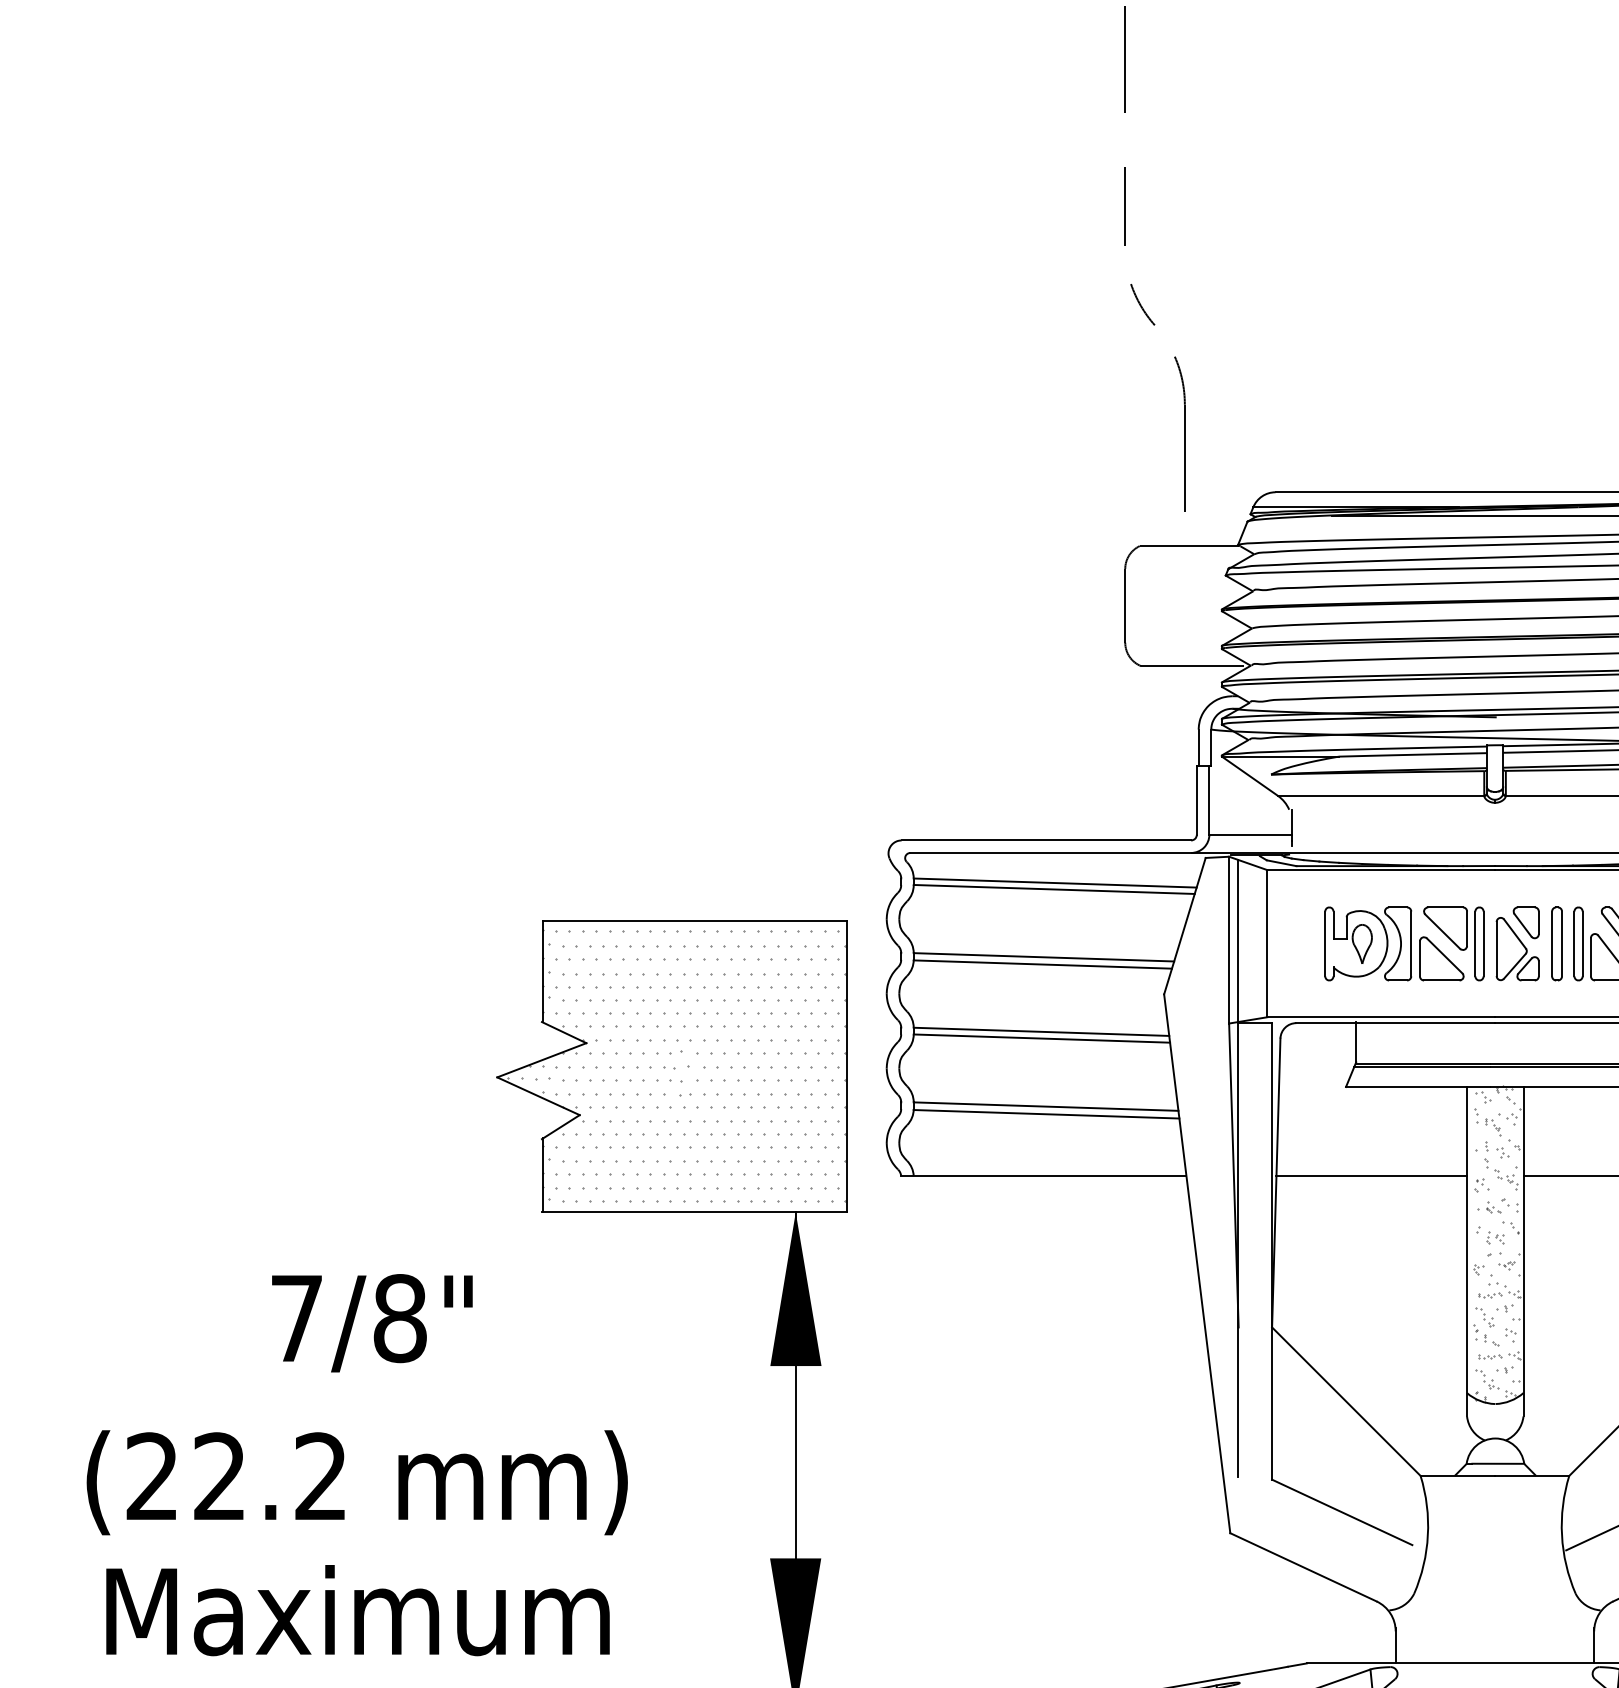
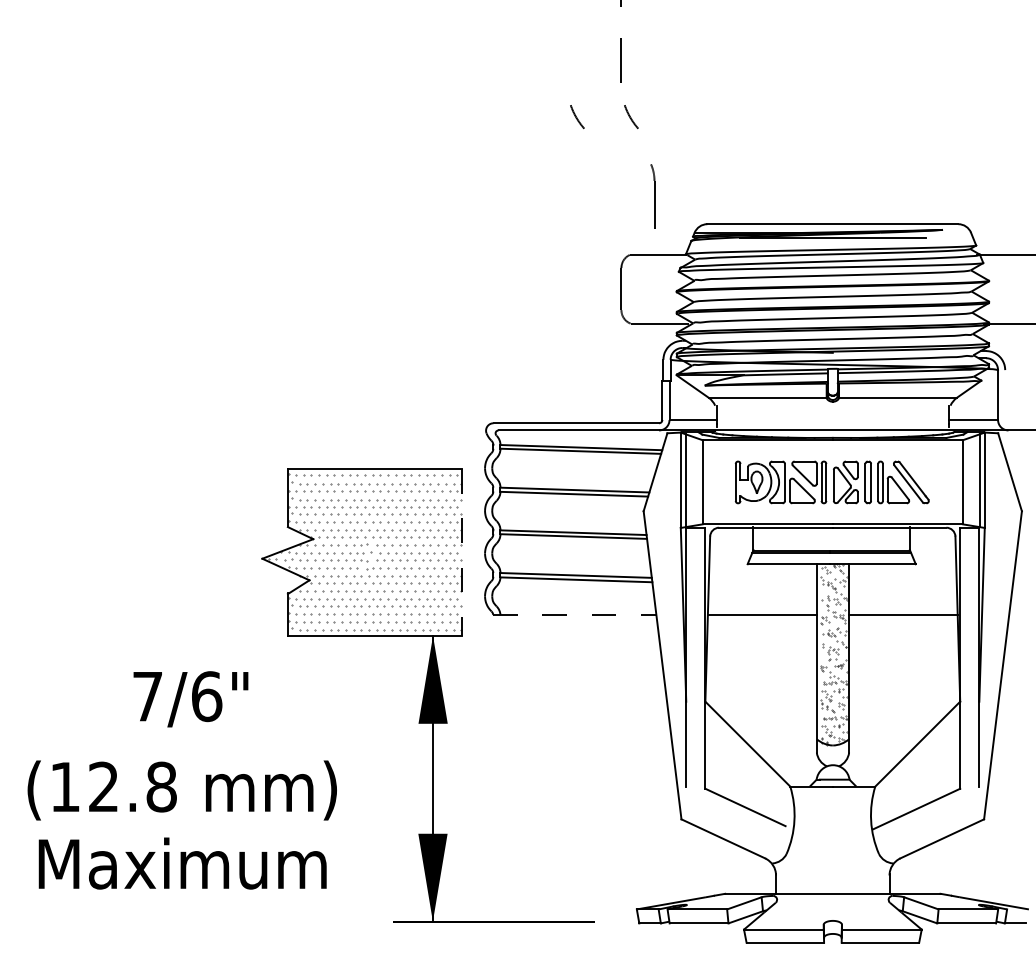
arc: (1048, 305) -> (577, 117), added
part: (1179, 433) -> (652, 190), size x0.6
line: (847, 1066) -> (462, 552), solid -> dashed
line: (1043, 1176) -> (574, 615), solid -> dashed
text: (399, 1318) -> (206, 696), 7/8" -> 7/6"
text: (236, 1475) -> (113, 786), (22.2 -> (12.8

